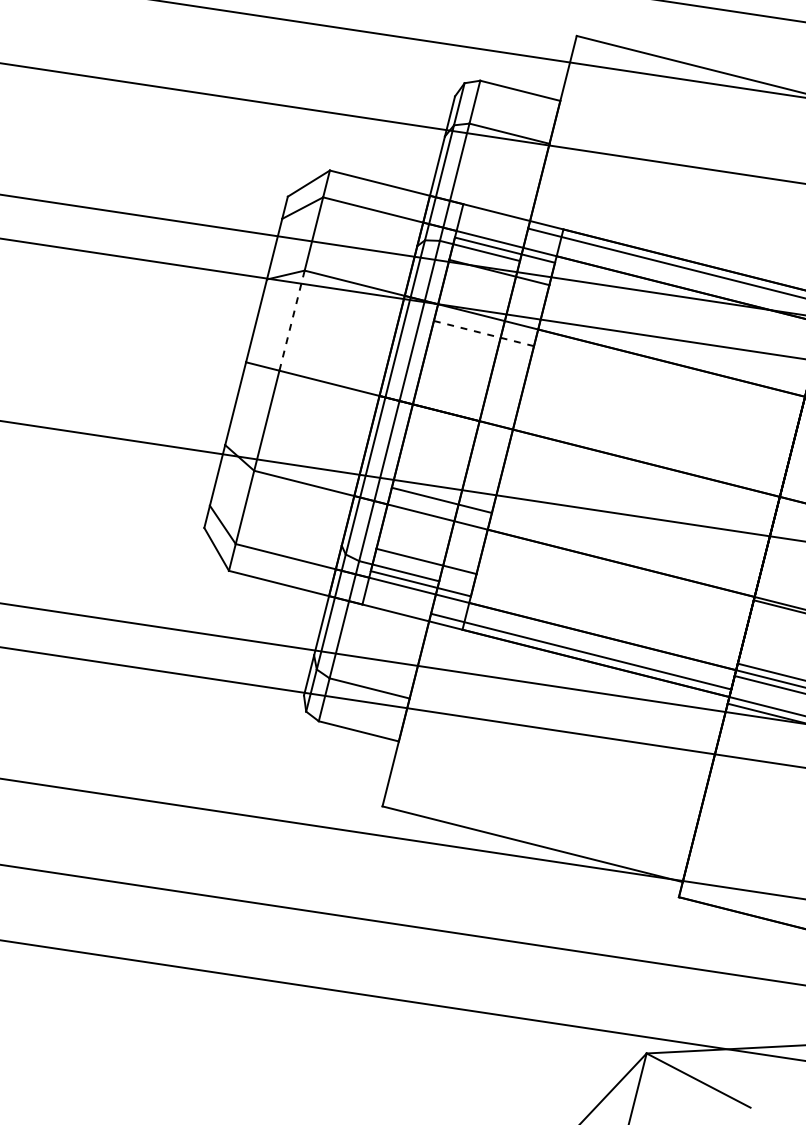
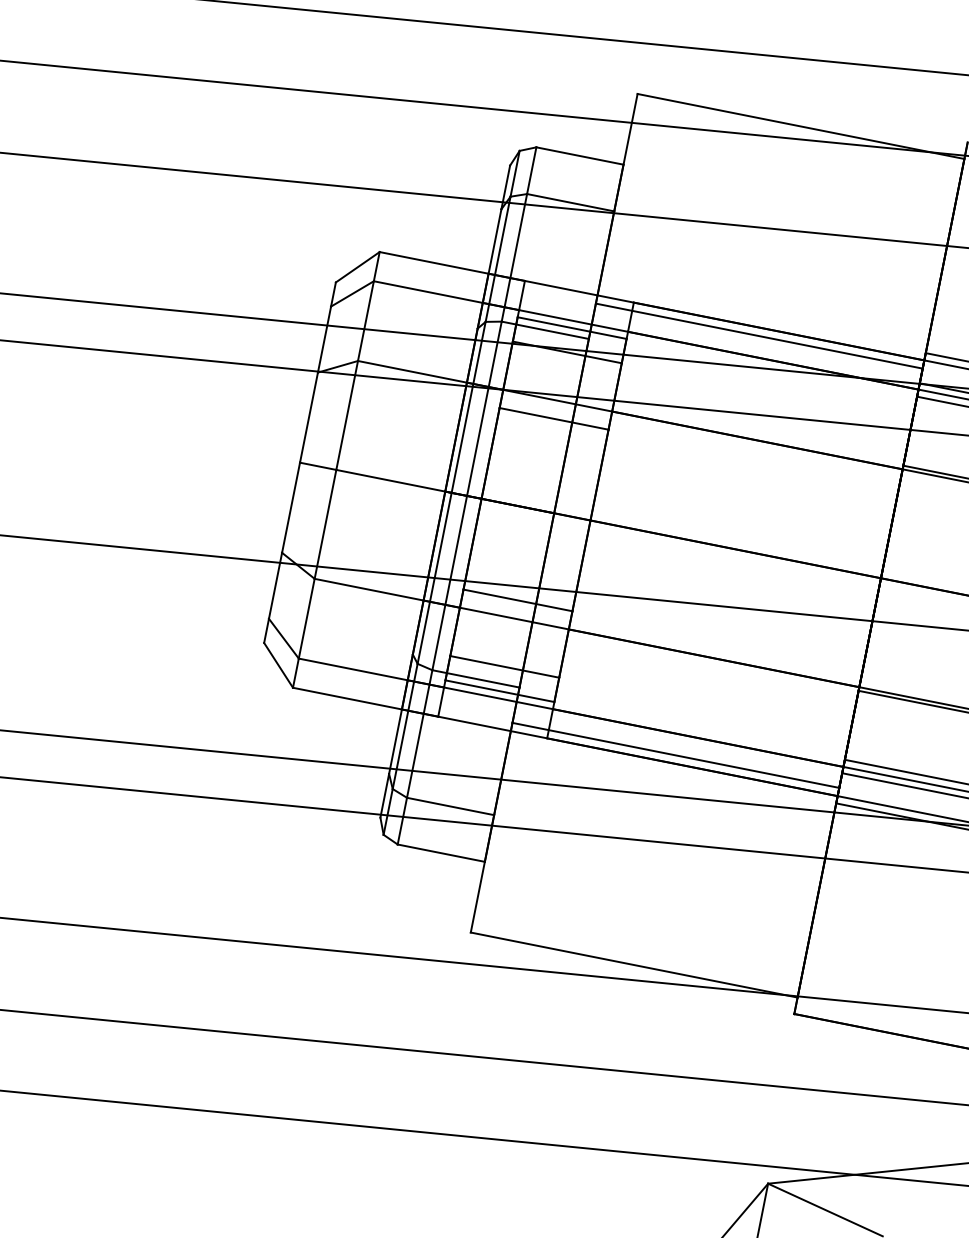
line: (292, 320) -> (347, 415), dashed -> solid
line: (484, 333) -> (554, 418), dashed -> solid

